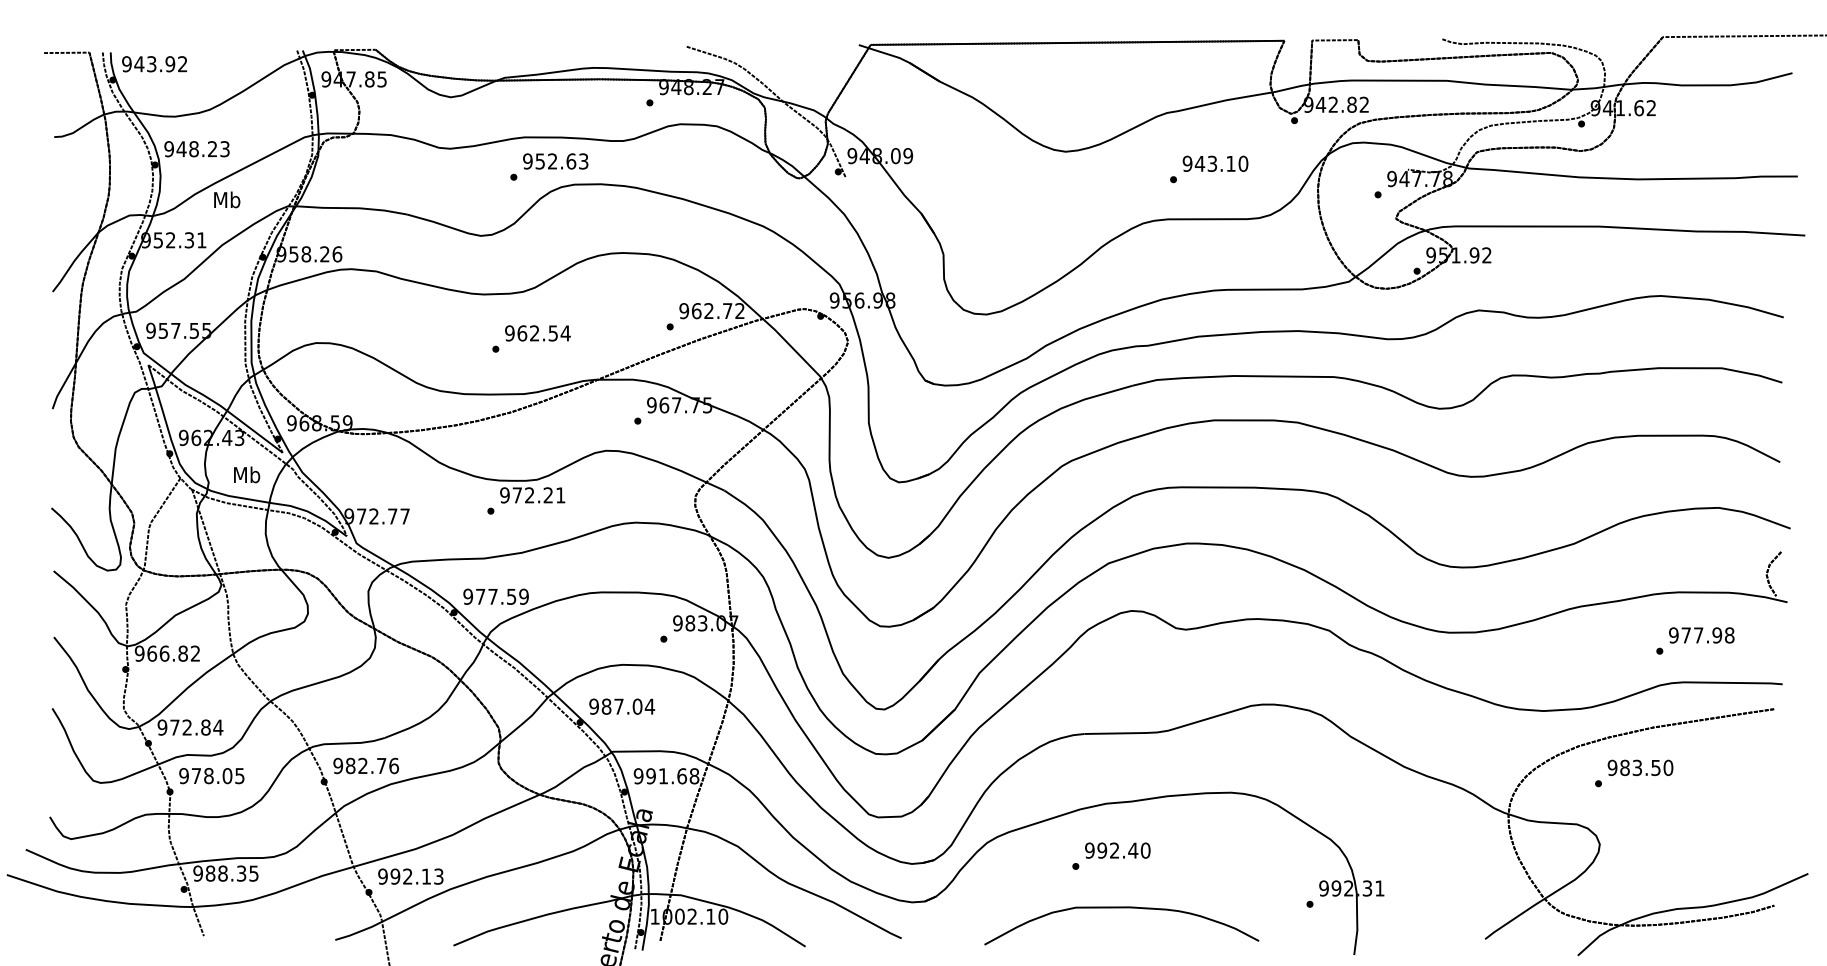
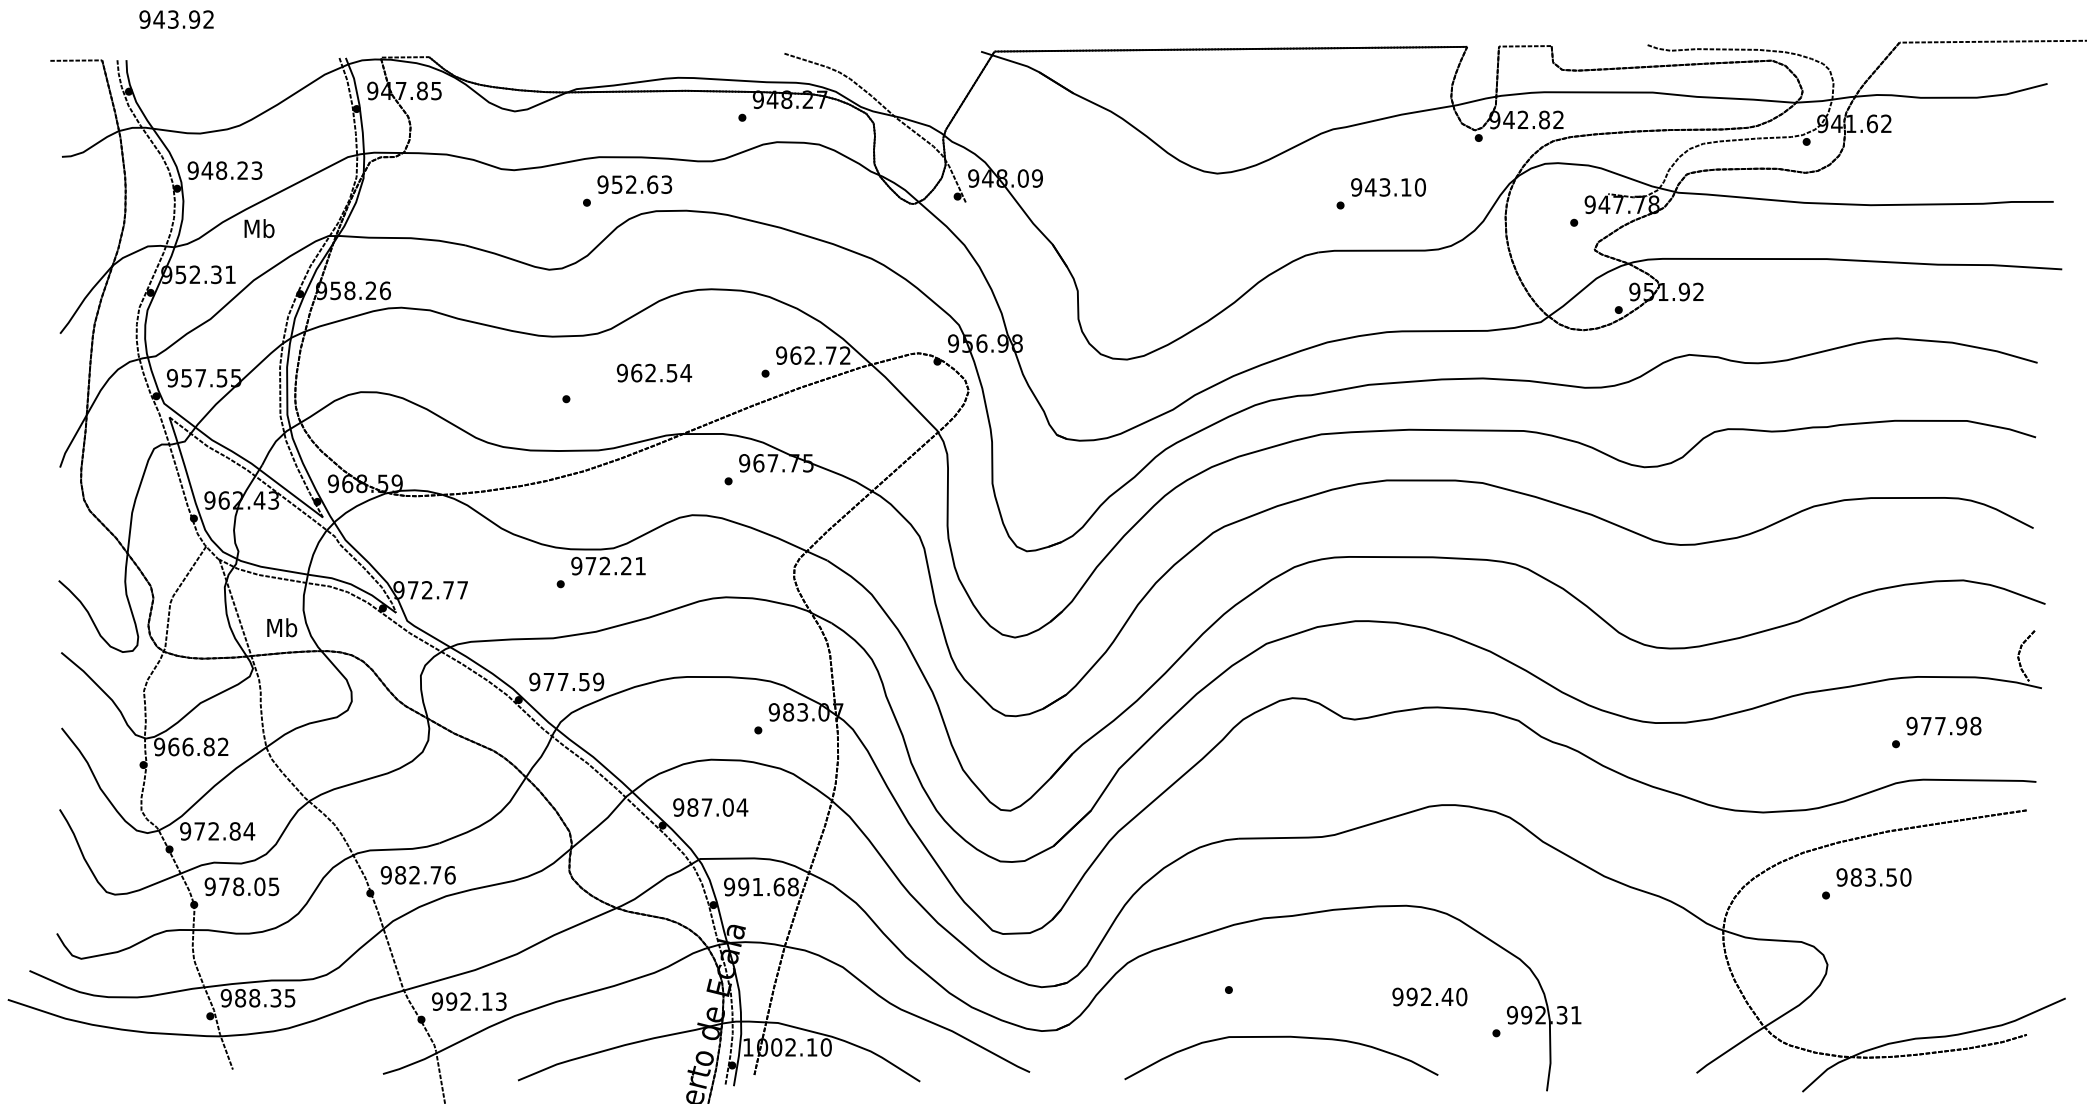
text: (154, 64) -> (176, 19), moved
text: (537, 332) -> (654, 372), moved
text: (247, 474) -> (282, 627), moved
text: (1117, 850) -> (1429, 996), moved

